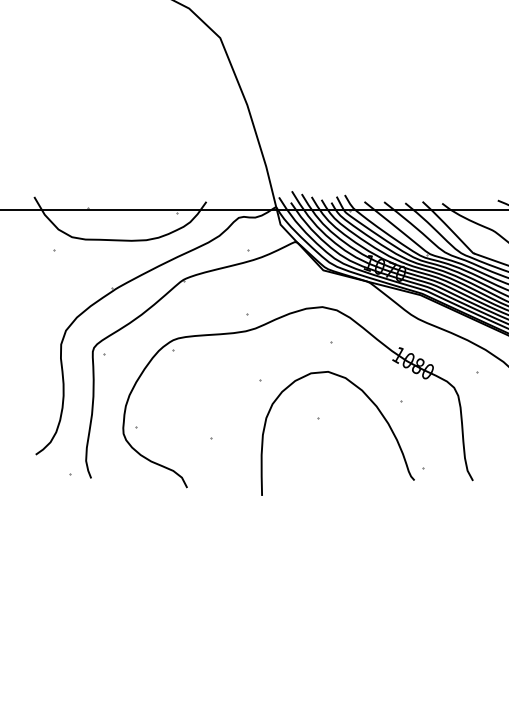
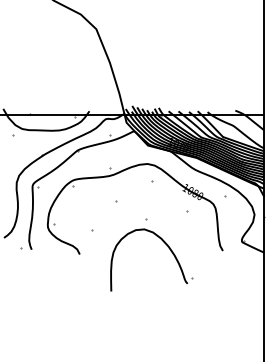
part: (376, 409) -> (168, 248), moved

